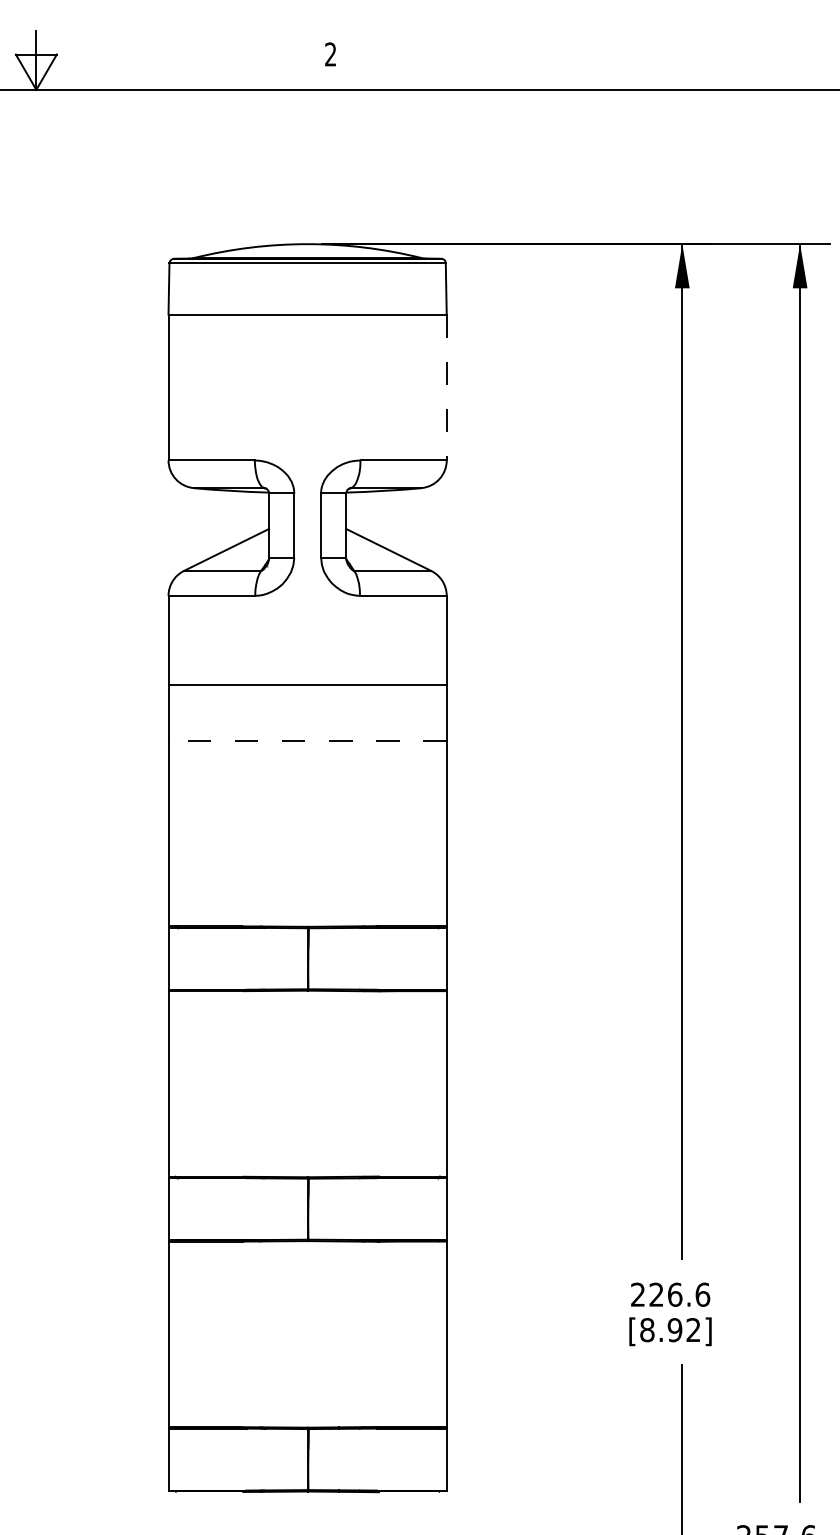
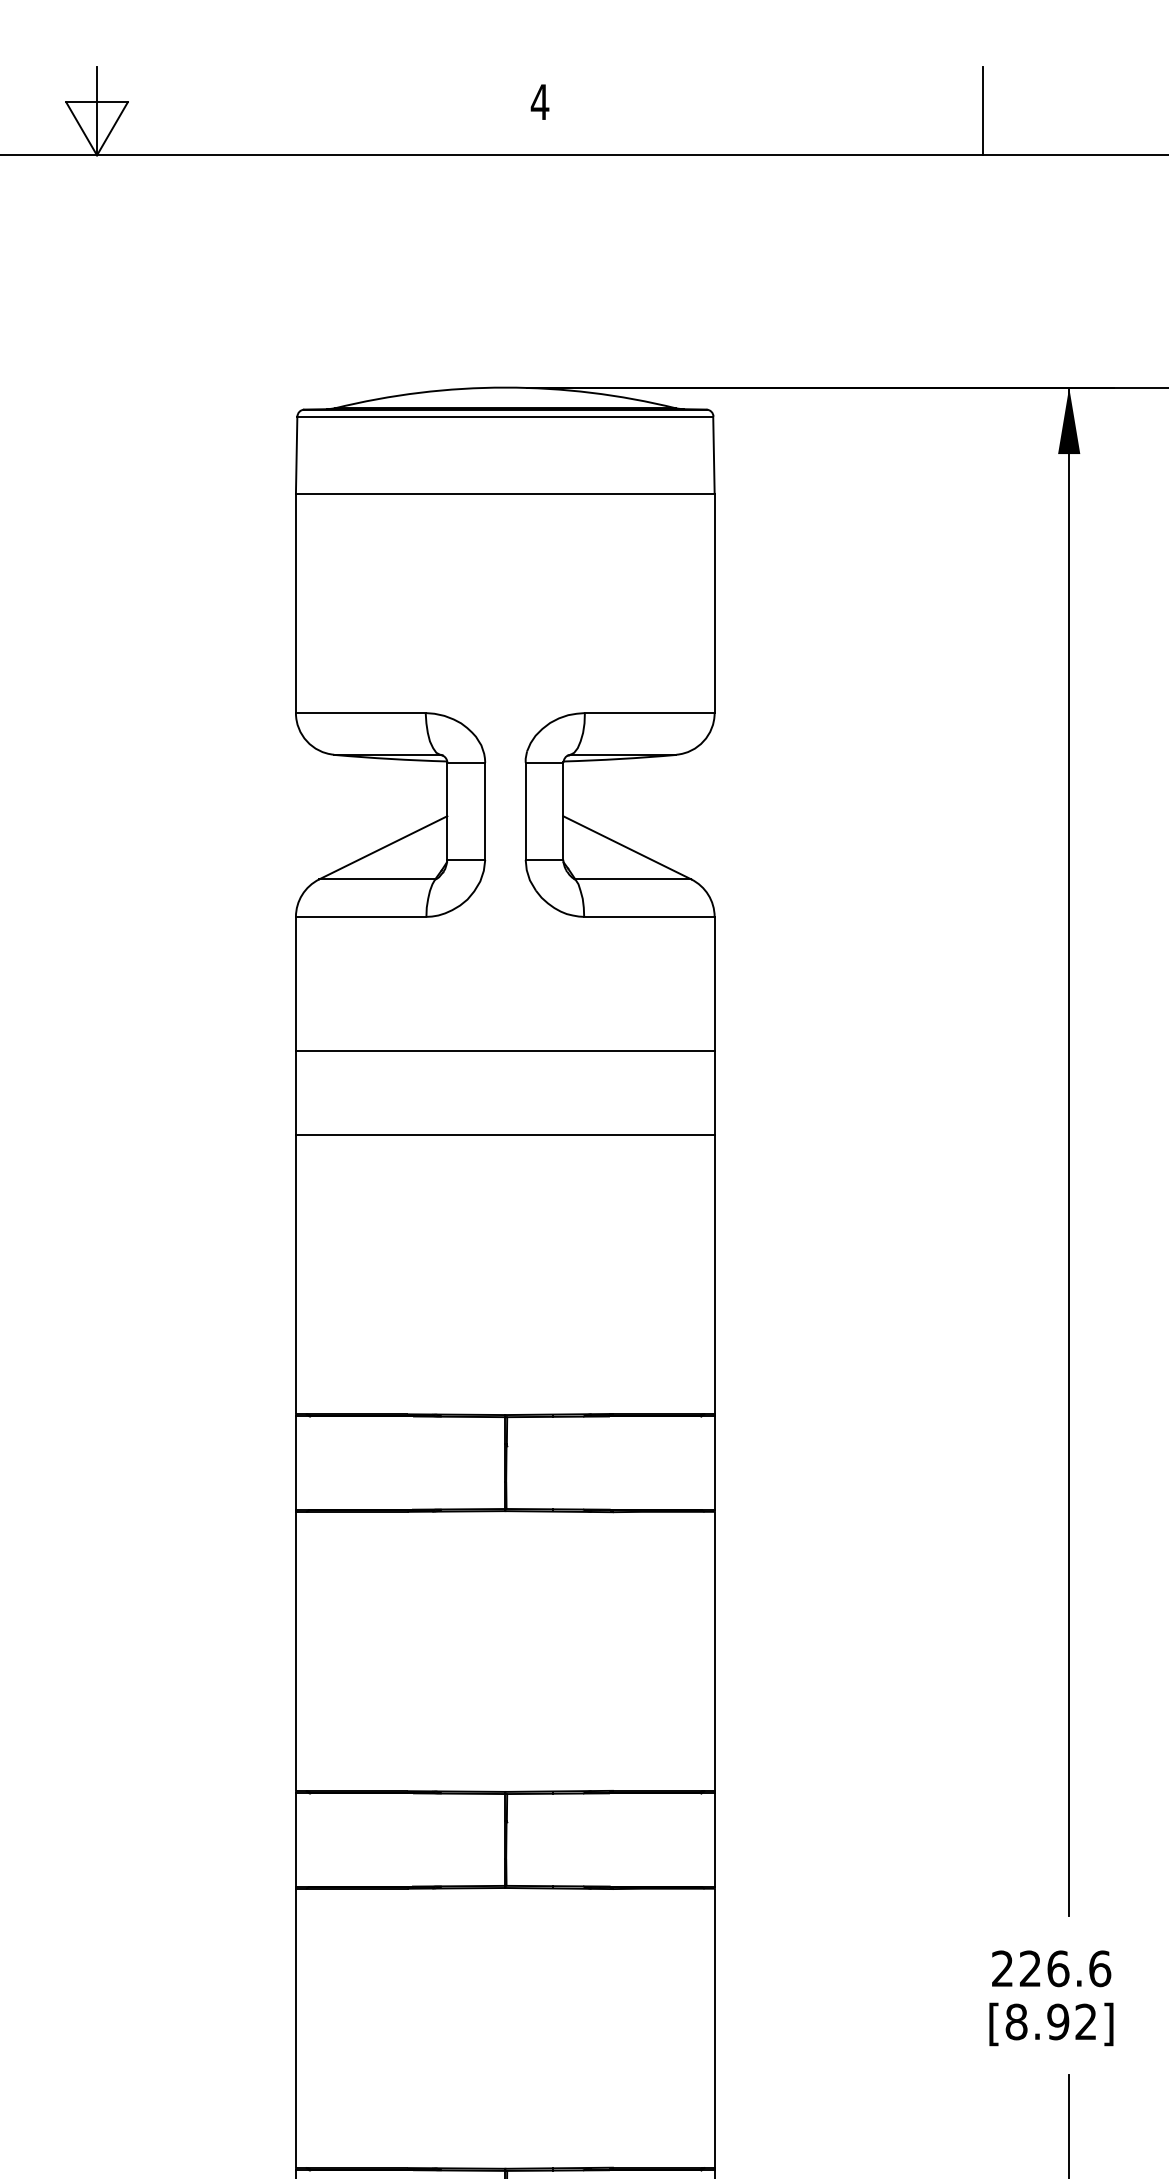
text: (330, 54) -> (539, 102), 2 -> 4
line: (625, 59) -> (983, 109), added
line: (446, 387) -> (714, 603), dashed -> solid
line: (307, 740) -> (505, 1134), dashed -> solid

